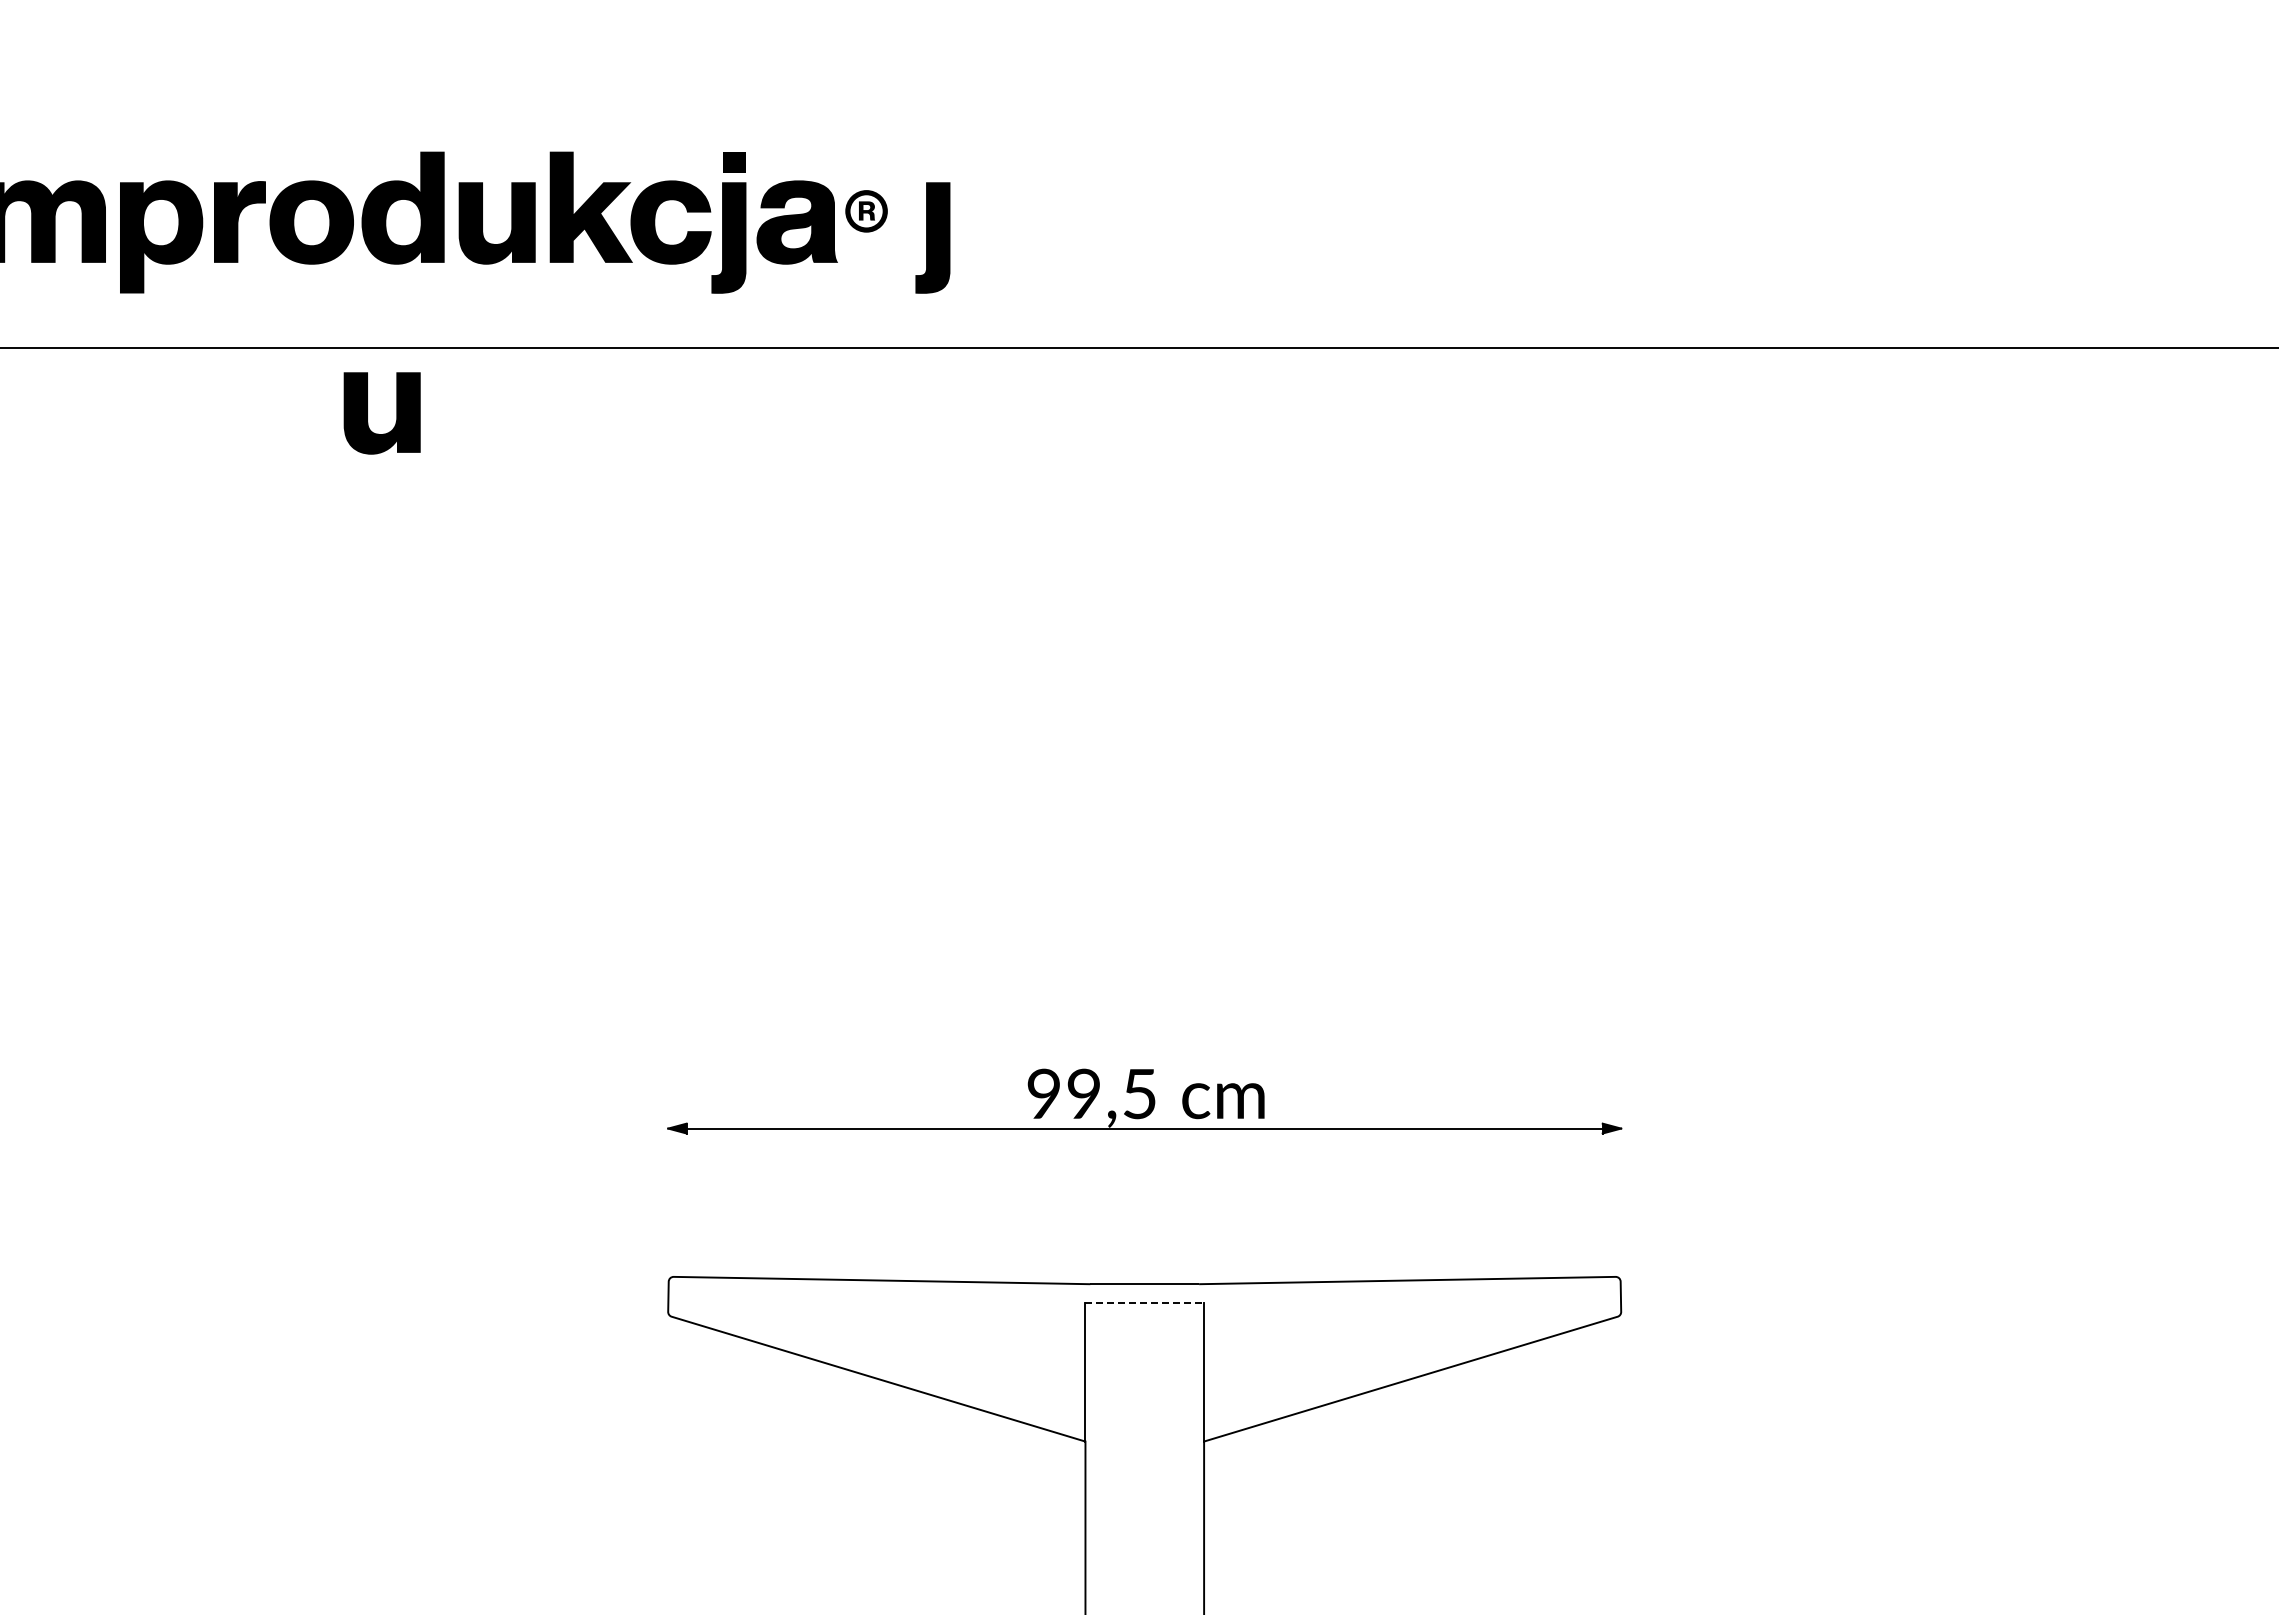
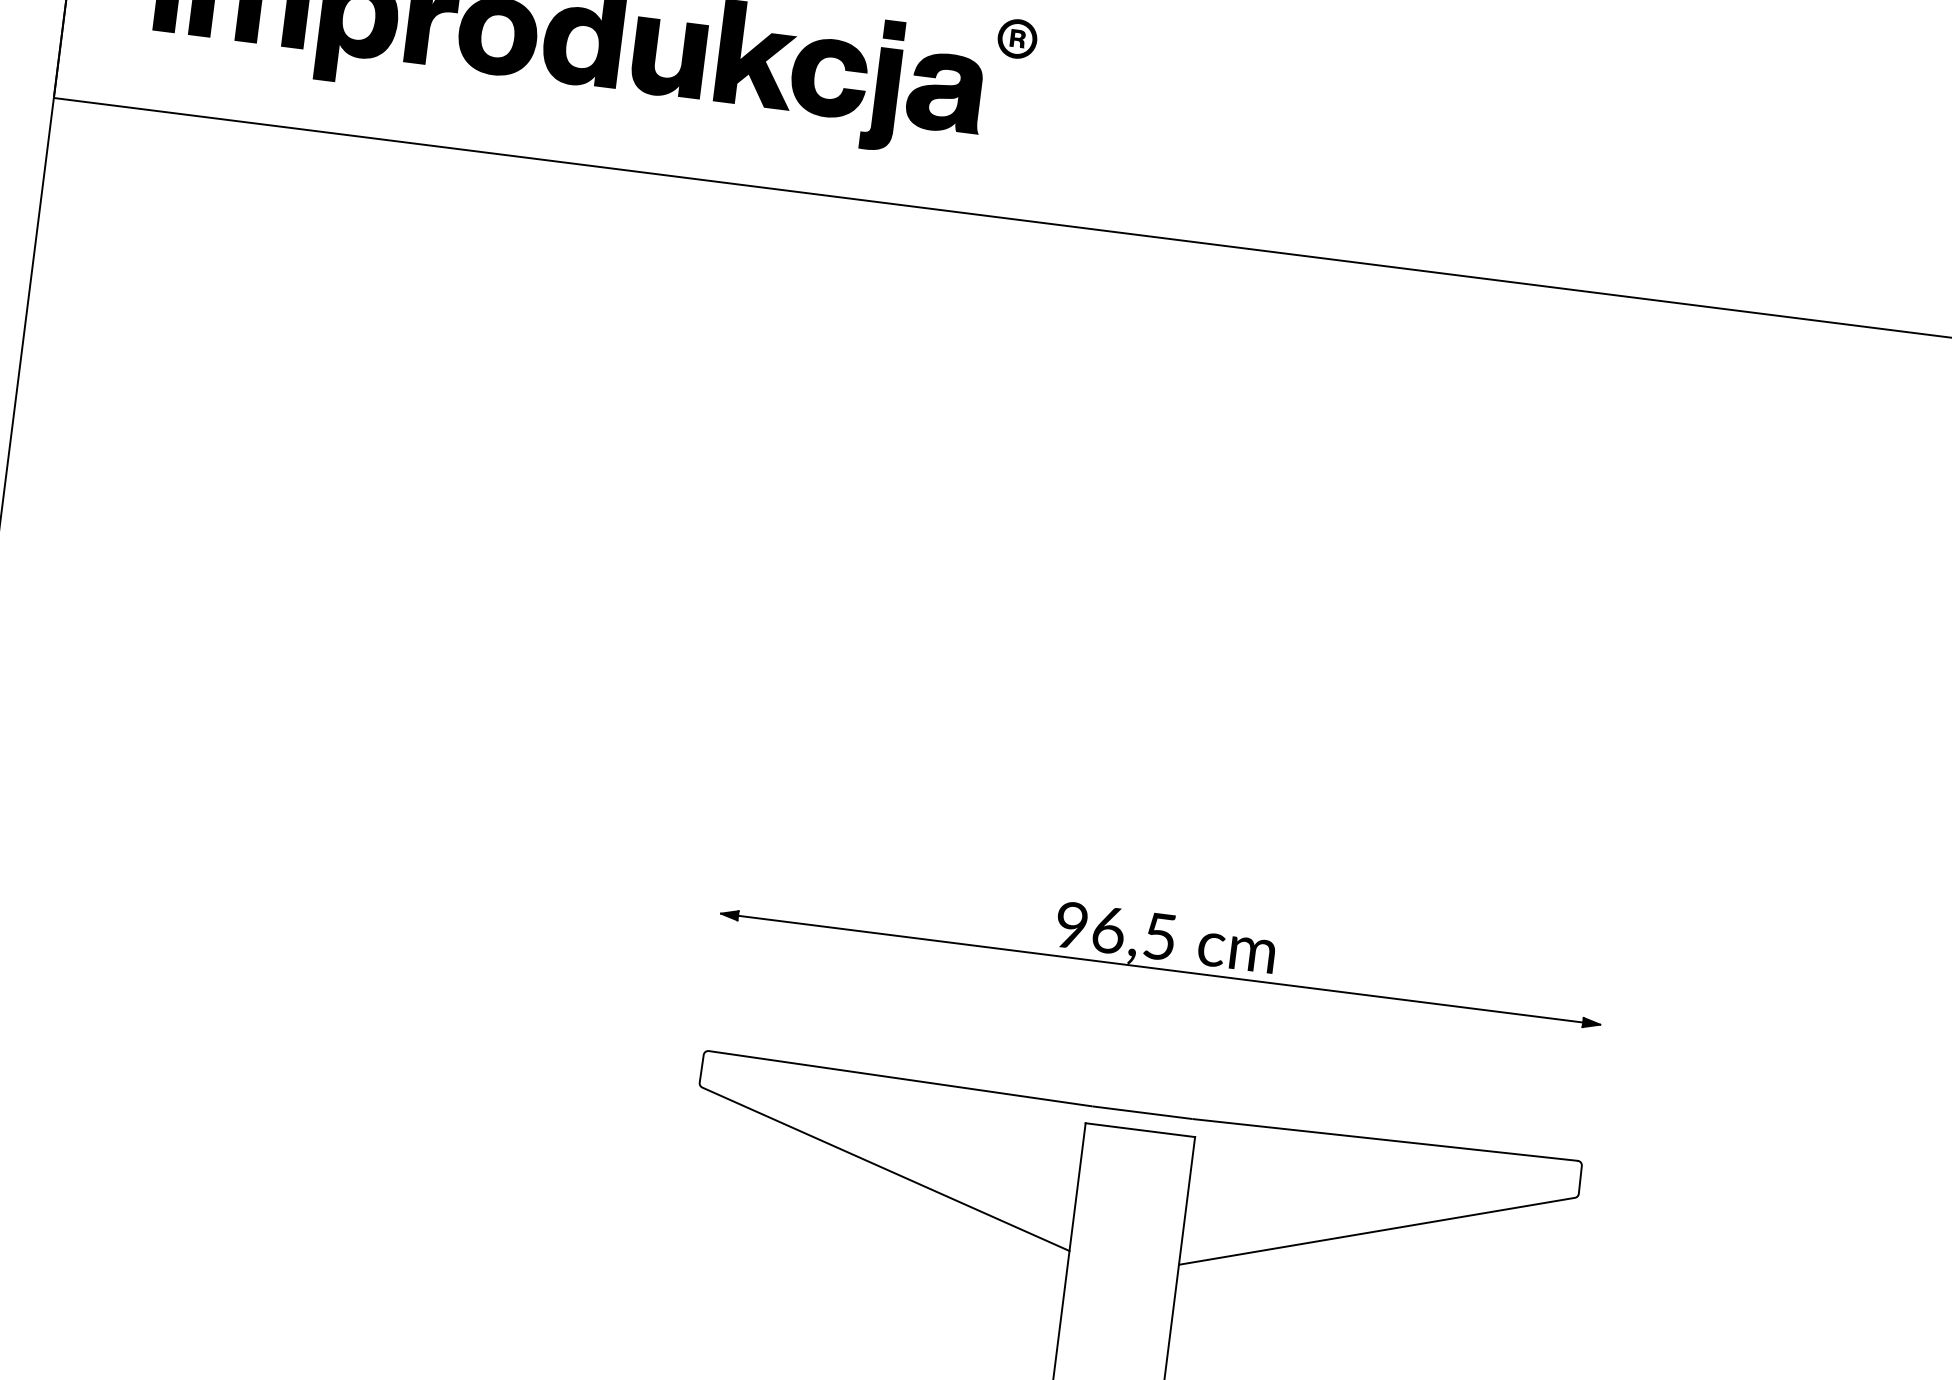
part: (866, 211) -> (1017, 39), moved
part: (932, 237) -> (1068, 122), removed
part: (367, 413) -> (527, 218), removed
text: (1084, 1093) -> (1109, 929), 99,5 -> 96,5
line: (1145, 1303) -> (1140, 1130), dashed -> solid

